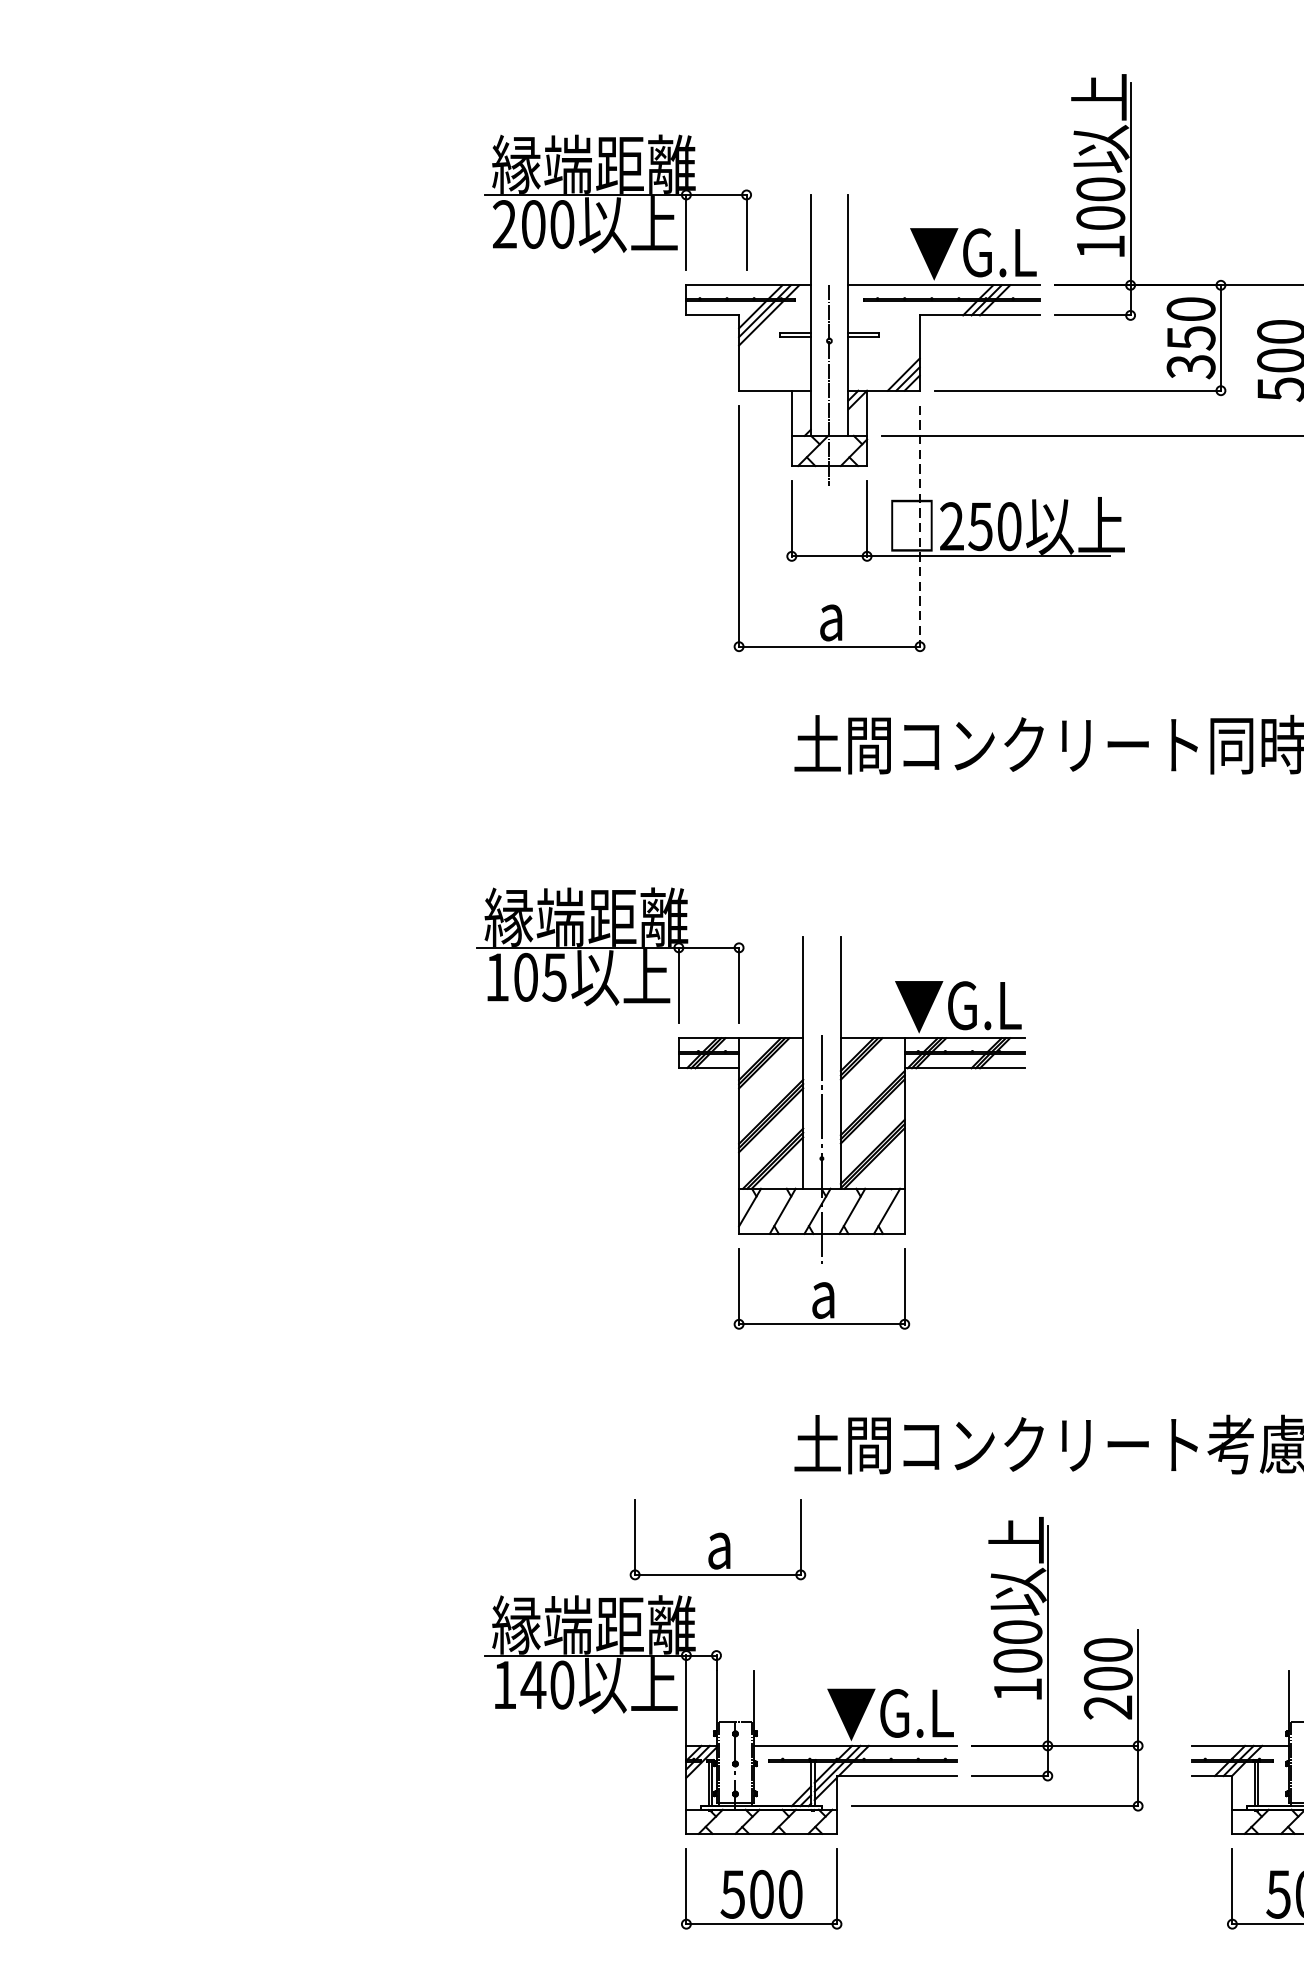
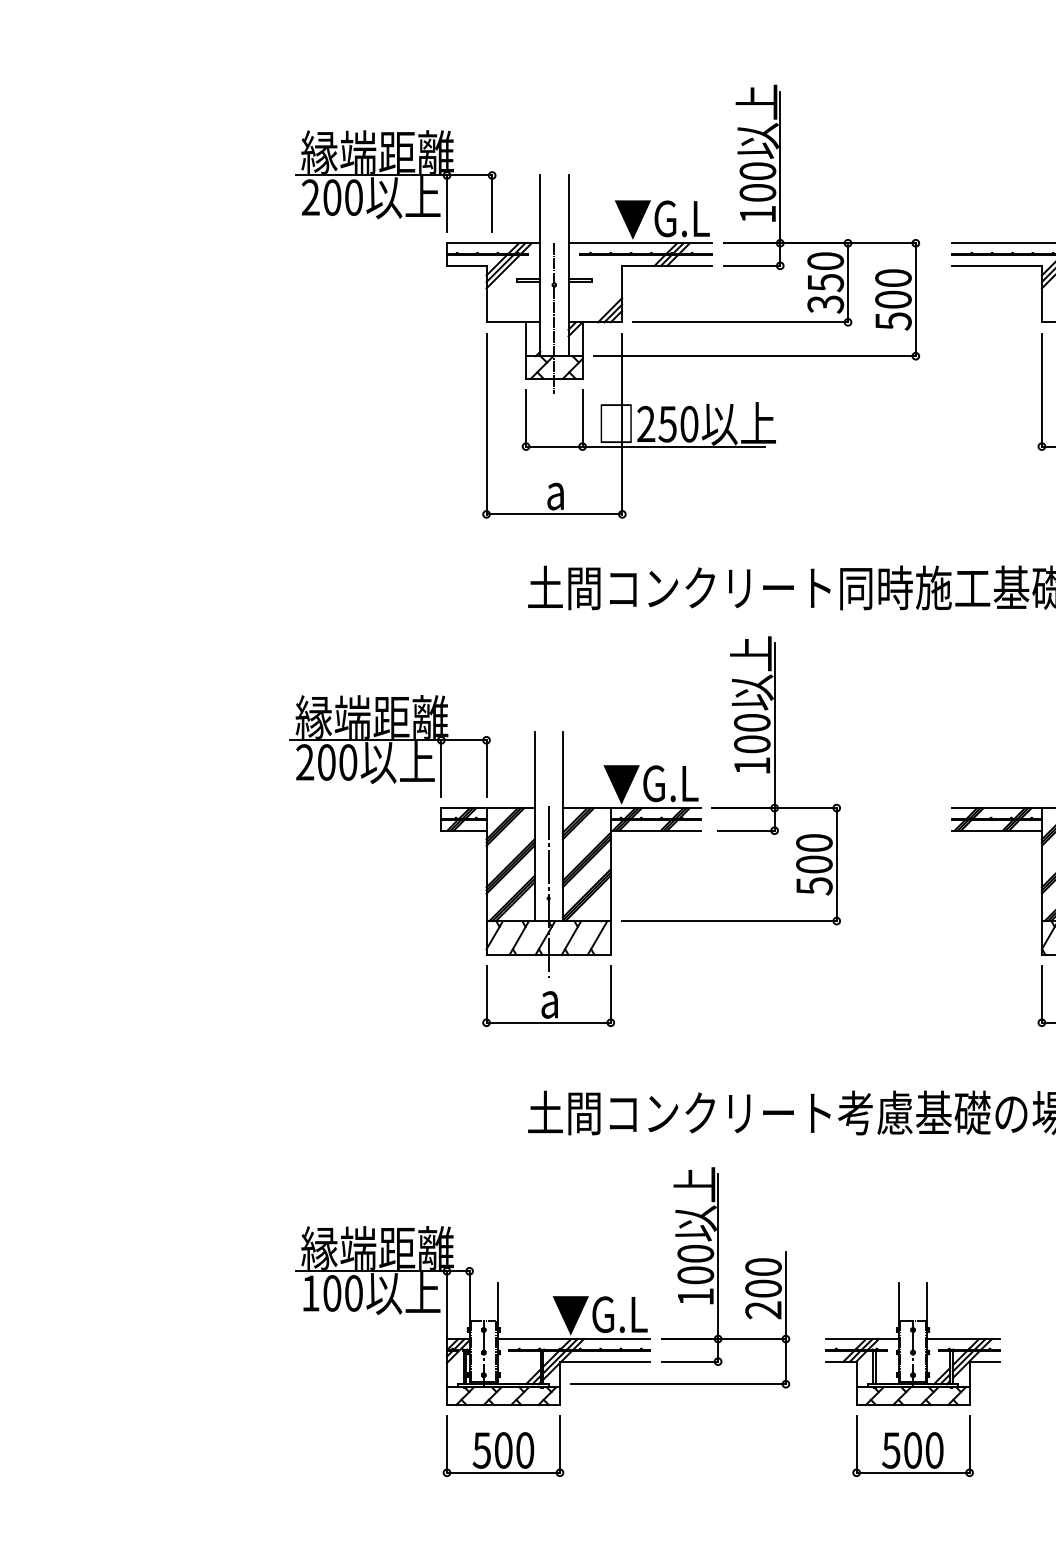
line: (920, 526) -> (622, 424), dashed -> solid
text: (525, 977) -> (326, 762), 105 -> 200
part: (1073, 989) -> (737, 771), added
part: (717, 1538) -> (470, 1183), removed
text: (532, 1685) -> (331, 1293), 140 -> 100

